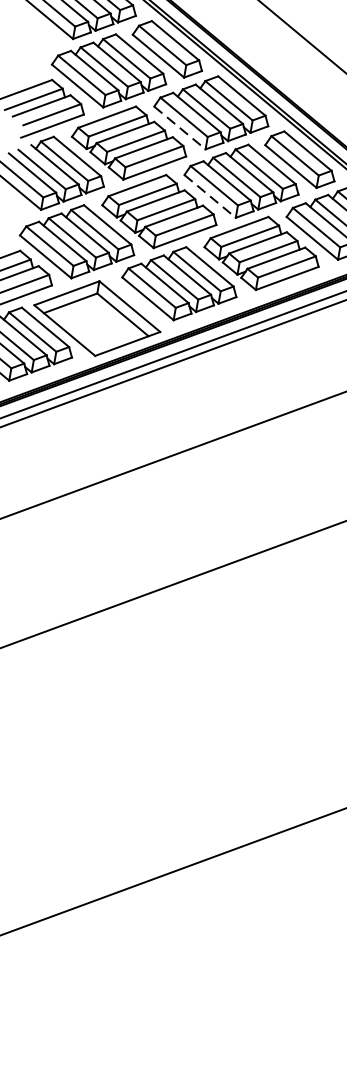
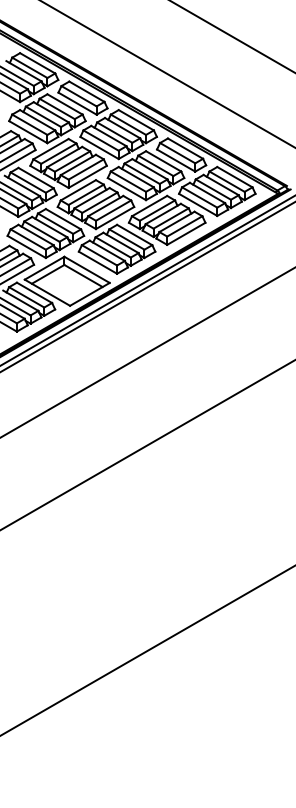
line: (179, 128) -> (99, 148), dashed -> solid
line: (210, 197) -> (127, 189), dashed -> solid

